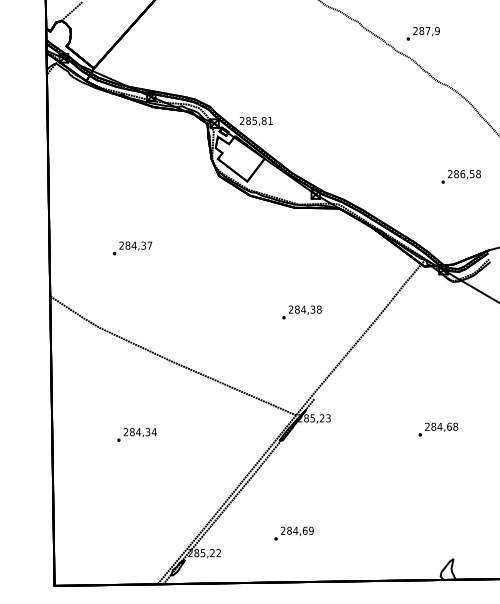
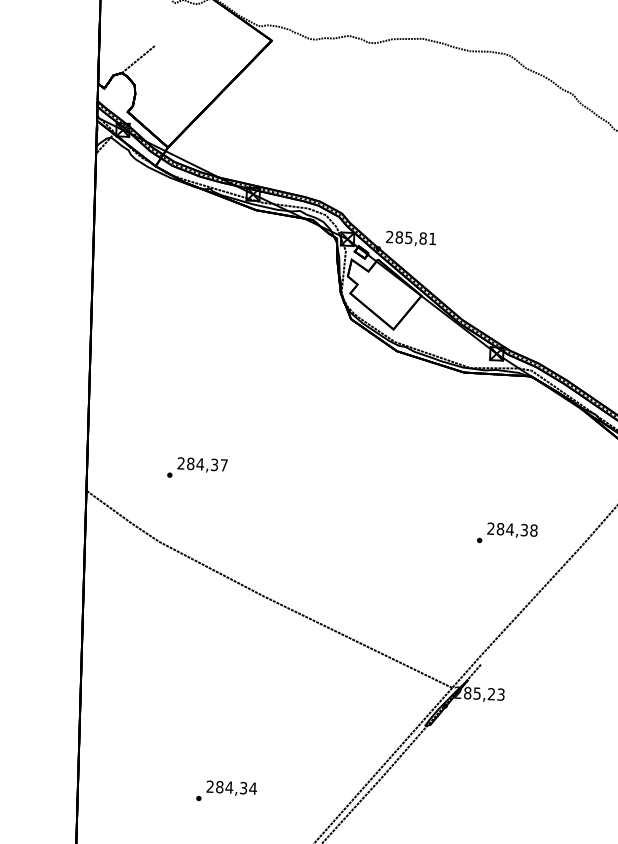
text: (132, 248) -> (197, 468), moved
text: (301, 312) -> (506, 533), moved
text: (136, 434) -> (225, 790), moved

